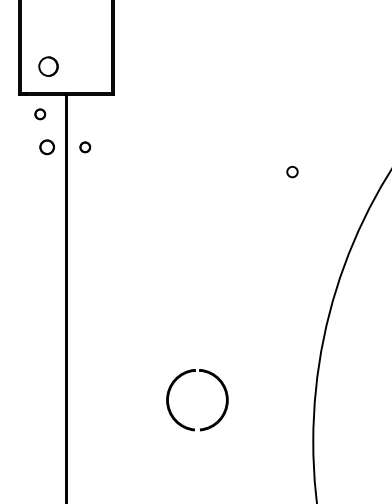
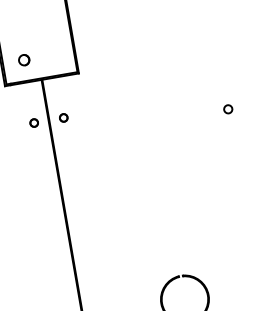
circle: (47, 66) -> (23, 60), size x0.71
part: (40, 114) -> (24, 98), removed
part: (47, 147) -> (34, 123), size x0.71

